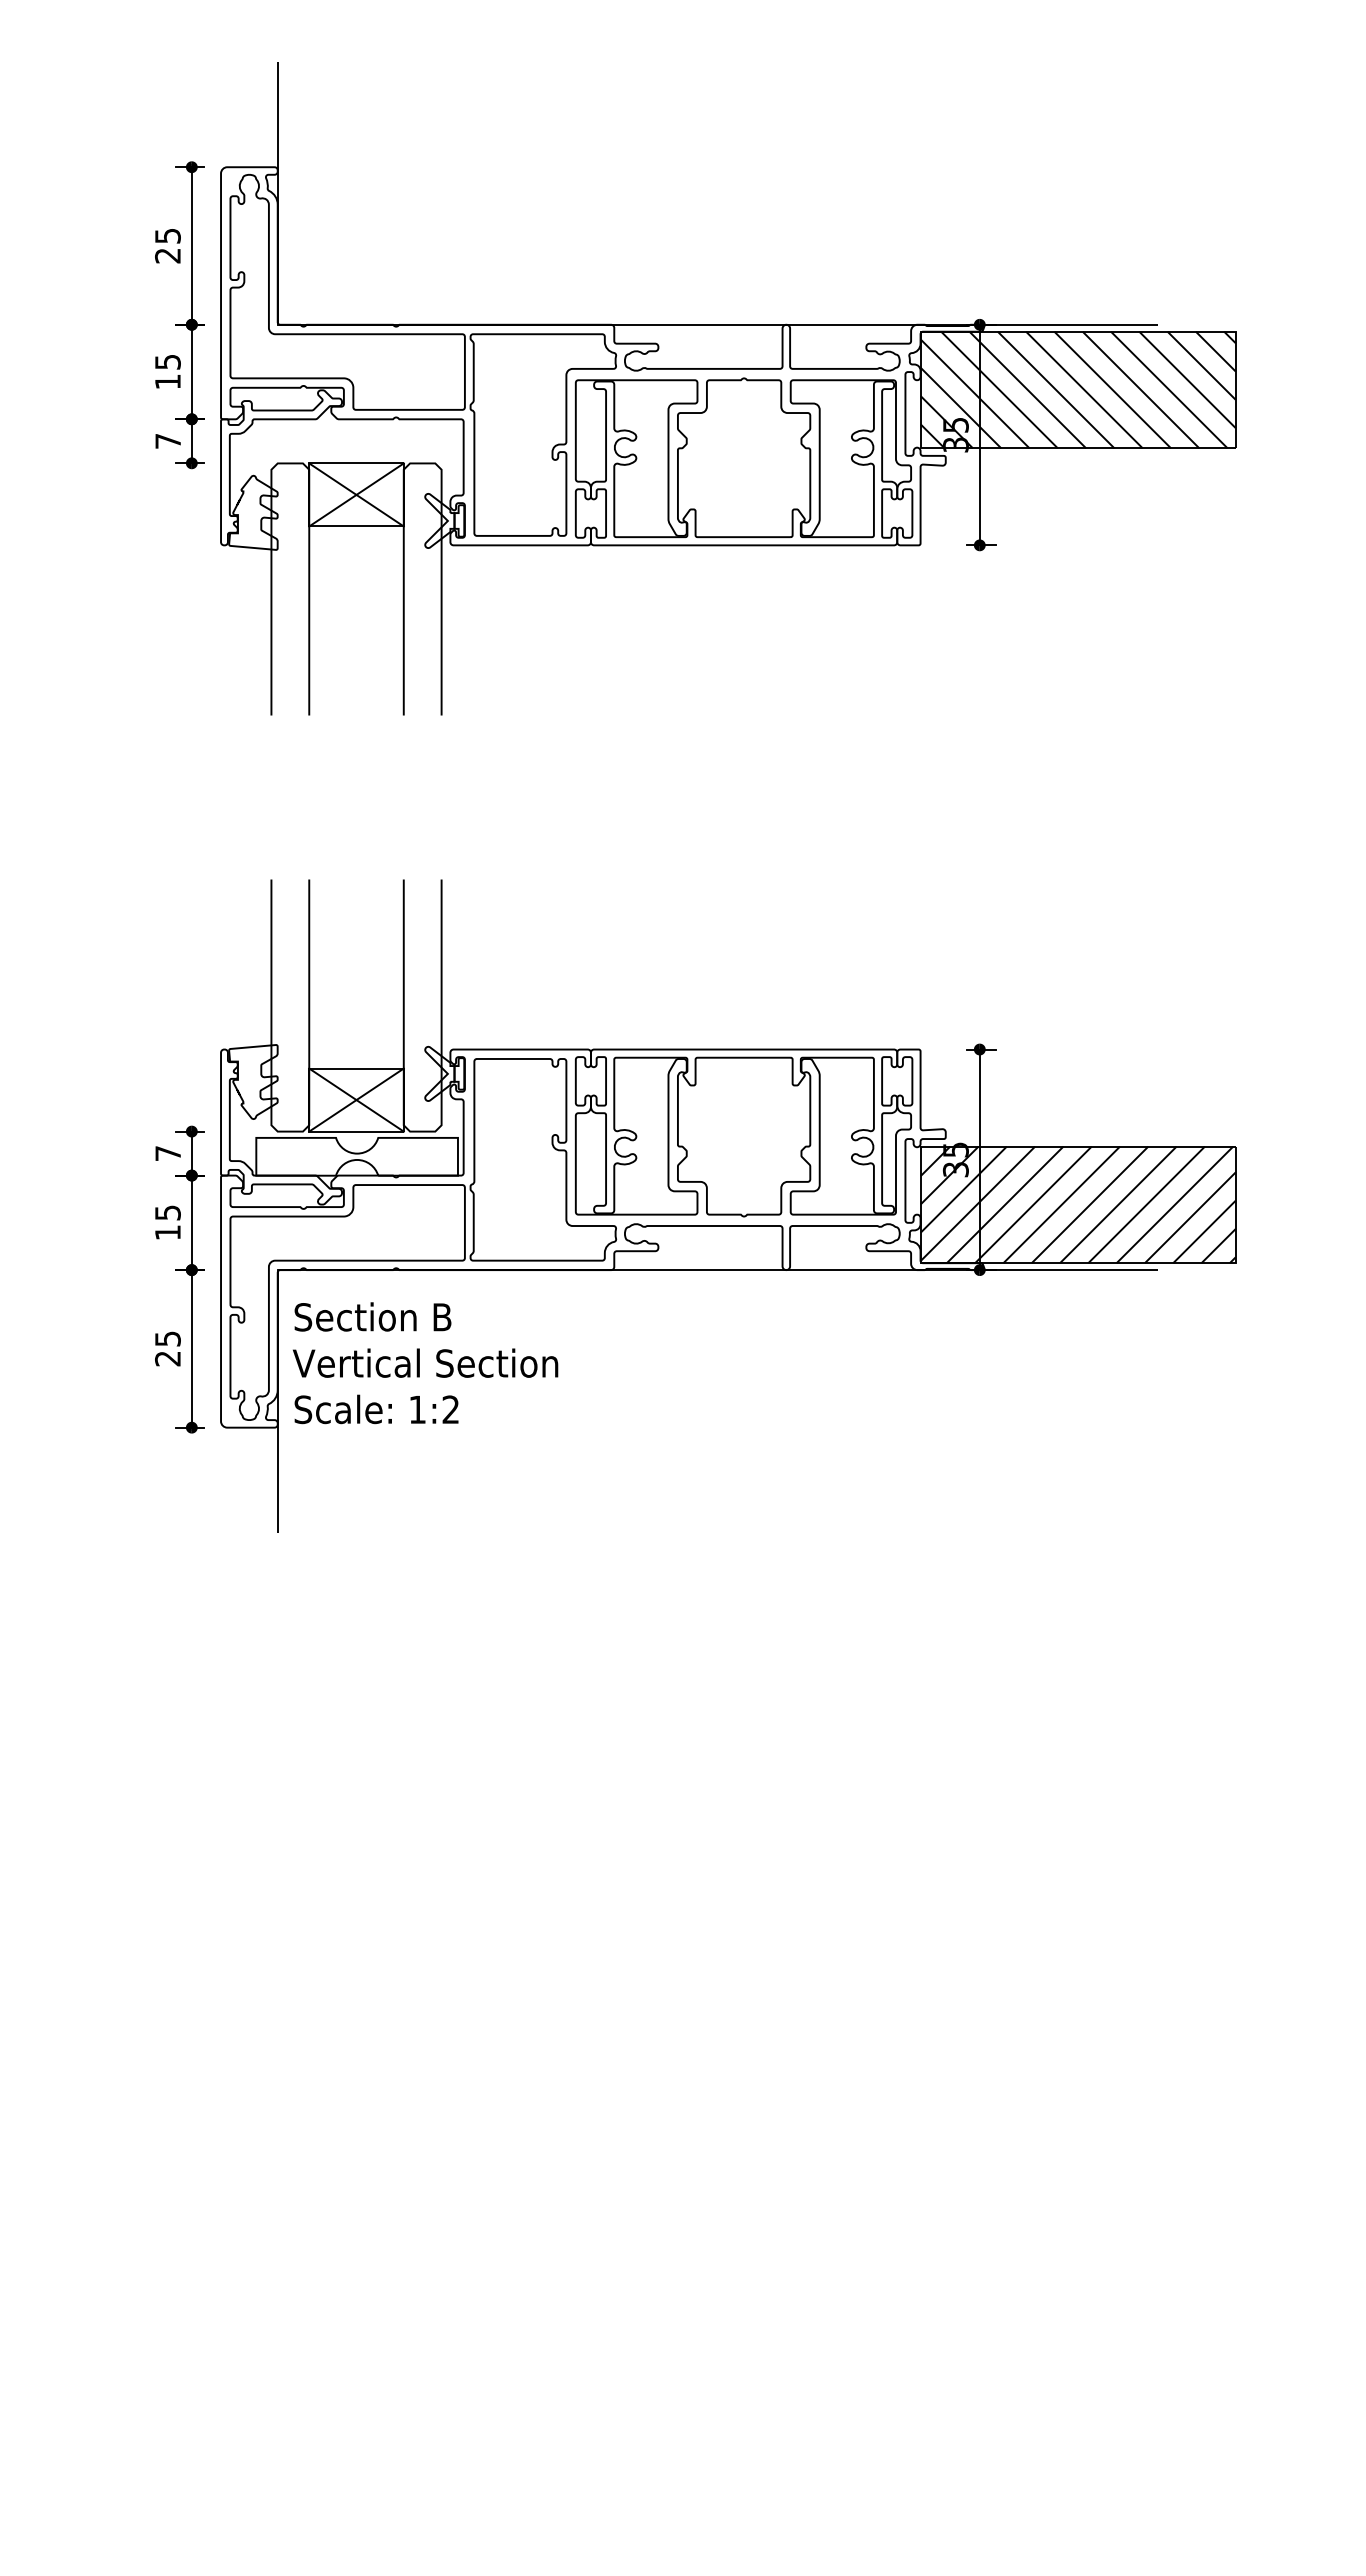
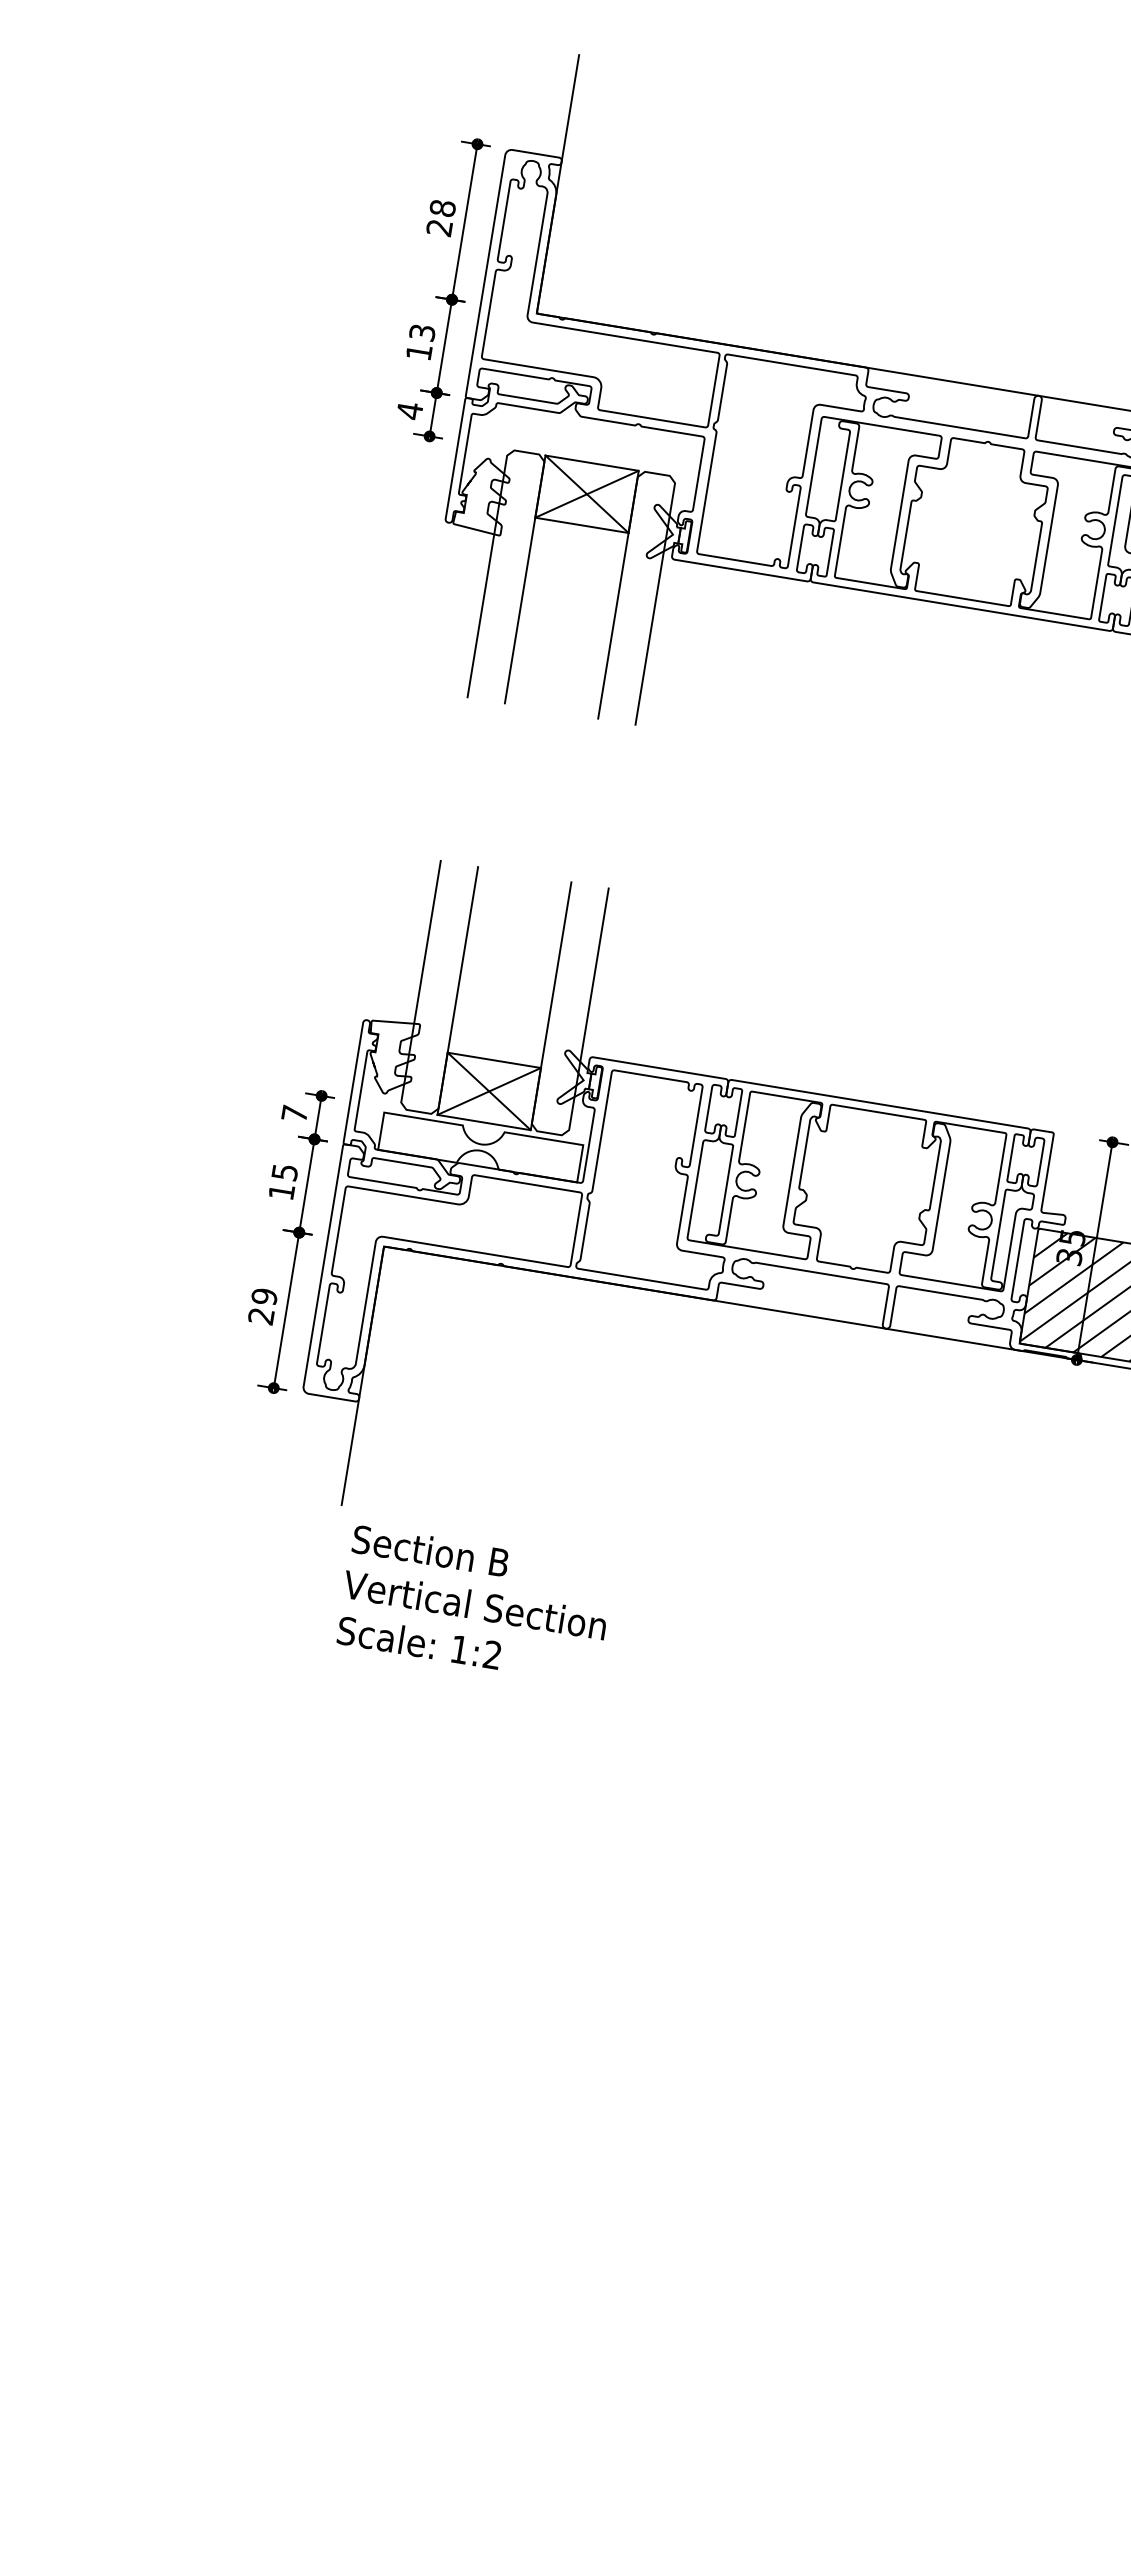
text: (167, 235) -> (442, 207), 25 -> 28
text: (167, 361) -> (422, 332), 15 -> 13
text: (167, 441) -> (409, 410), 7 -> 4
text: (167, 1338) -> (264, 1296), 25 -> 29
text: (425, 1363) -> (475, 1605), moved

